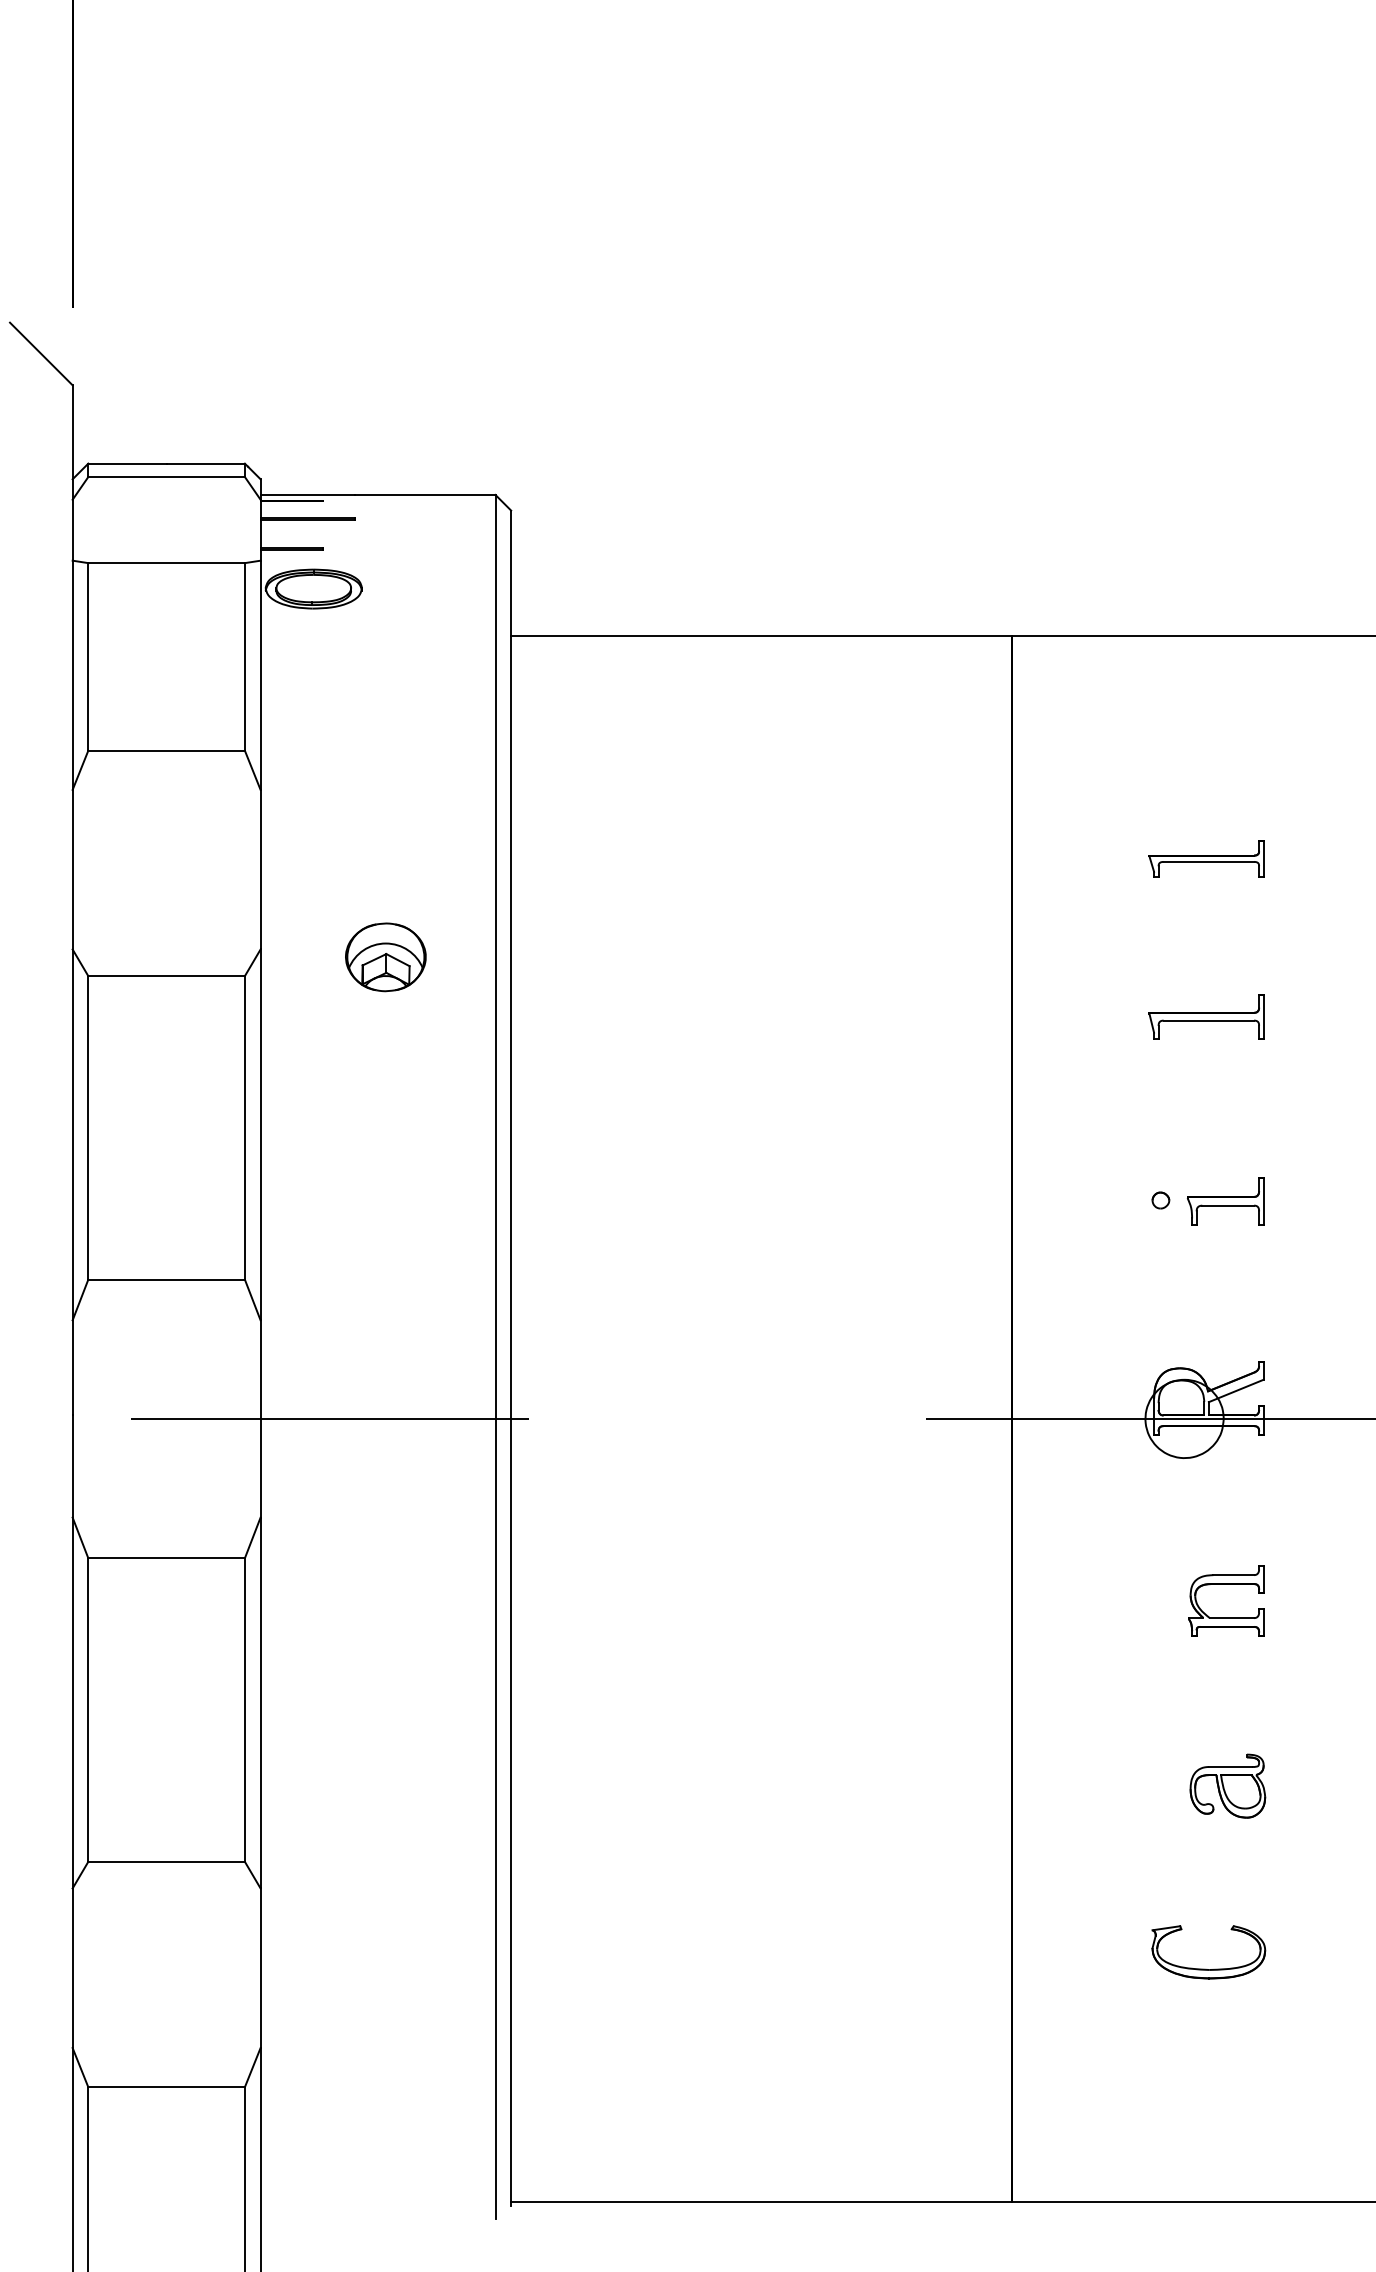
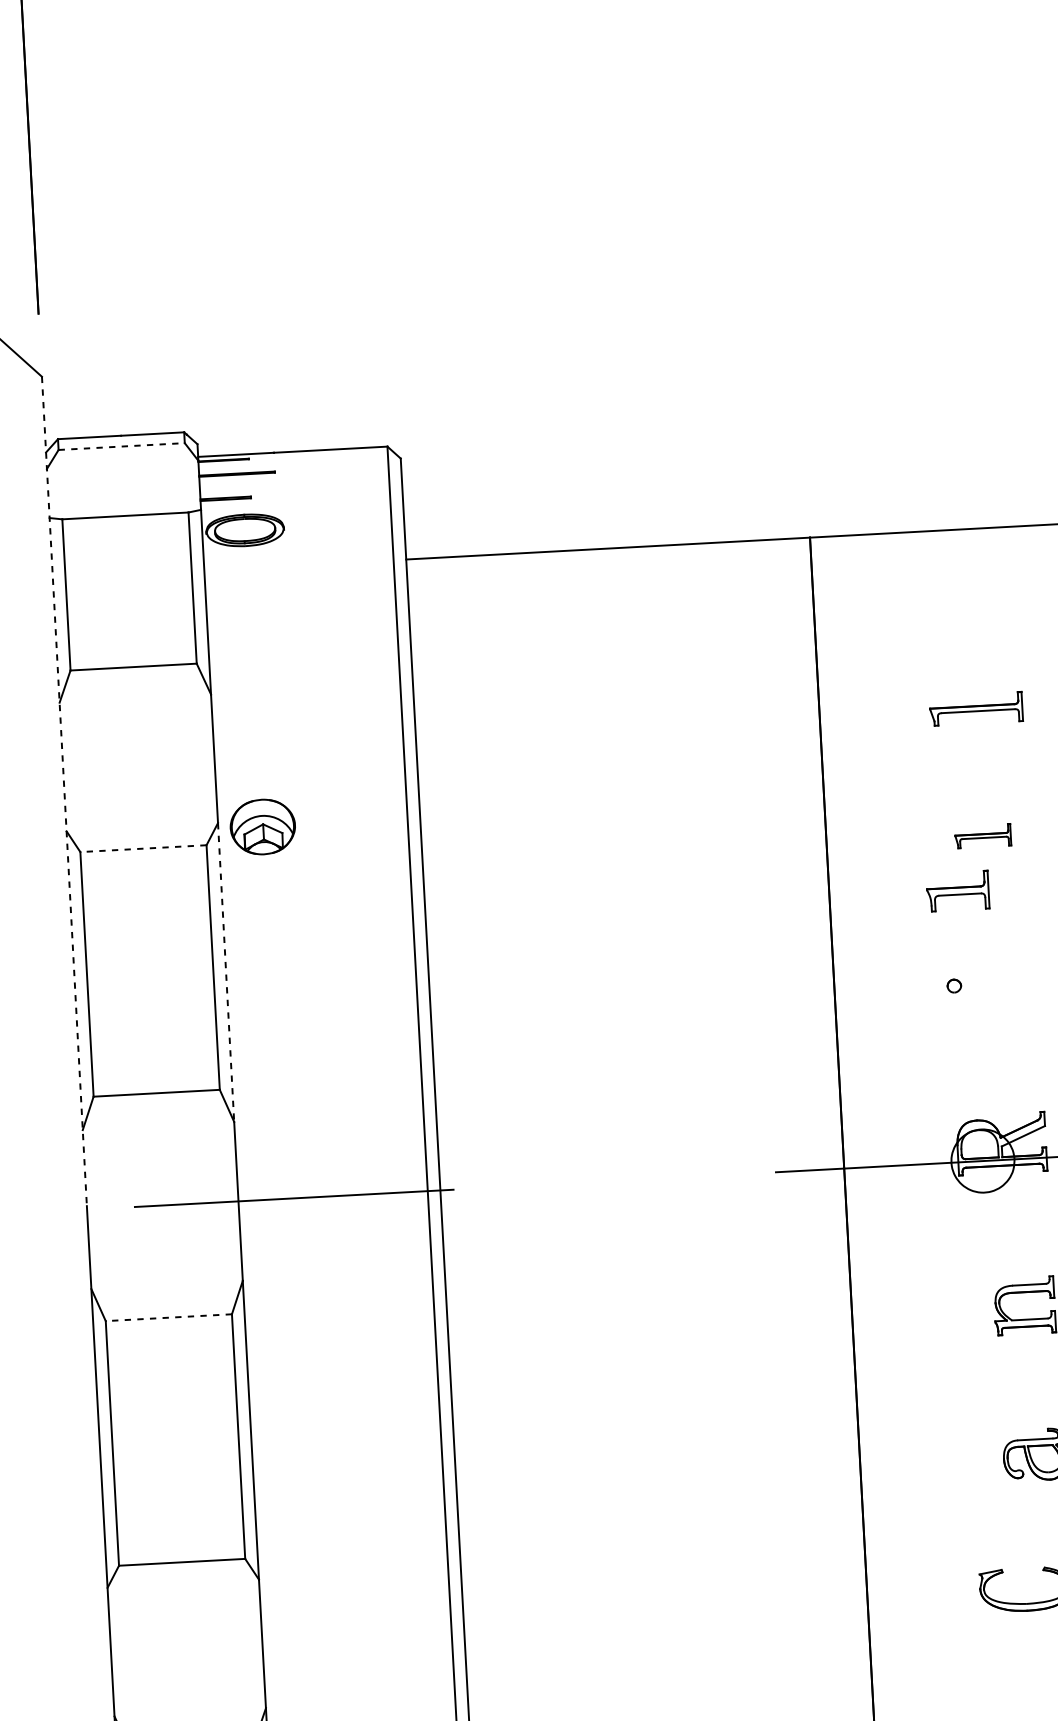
line: (167, 477) -> (122, 446), solid -> dashed
line: (72, 900) -> (64, 791), solid -> dashed
part: (385, 957) -> (262, 827), moved
line: (166, 976) -> (143, 848), solid -> dashed
part: (1206, 1016) -> (983, 835), size x0.6
line: (260, 1135) -> (226, 972), solid -> dashed
part: (1225, 1201) -> (957, 891), moved
line: (166, 1558) -> (168, 1317), solid -> dashed

